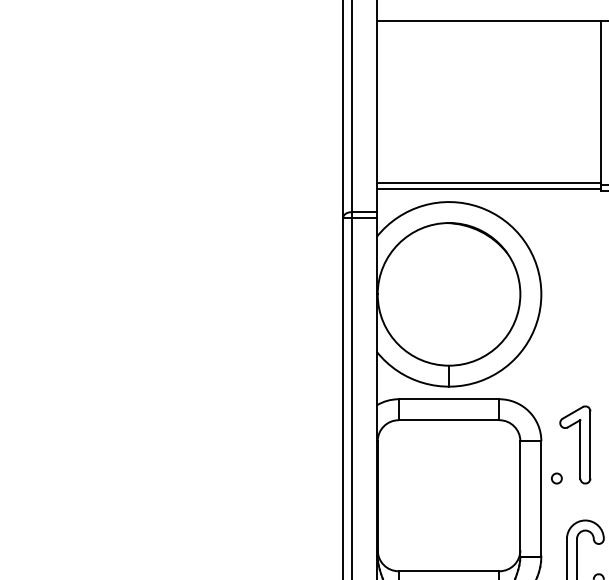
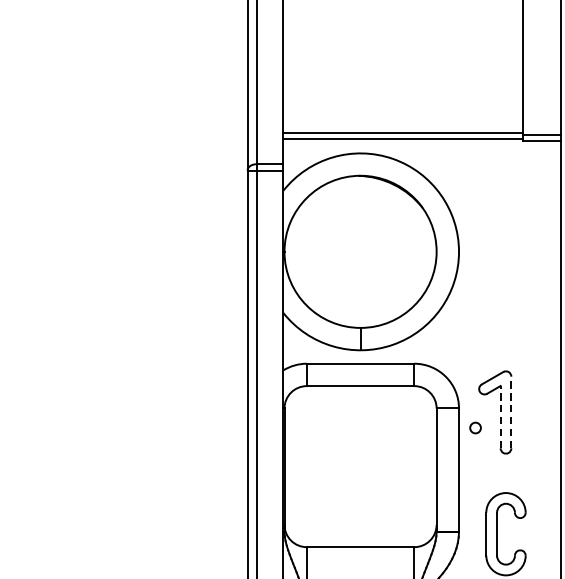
line: (590, 444) -> (511, 411), solid -> dashed
line: (580, 448) -> (500, 416), solid -> dashed
circle: (556, 478) -> (475, 427), moved

